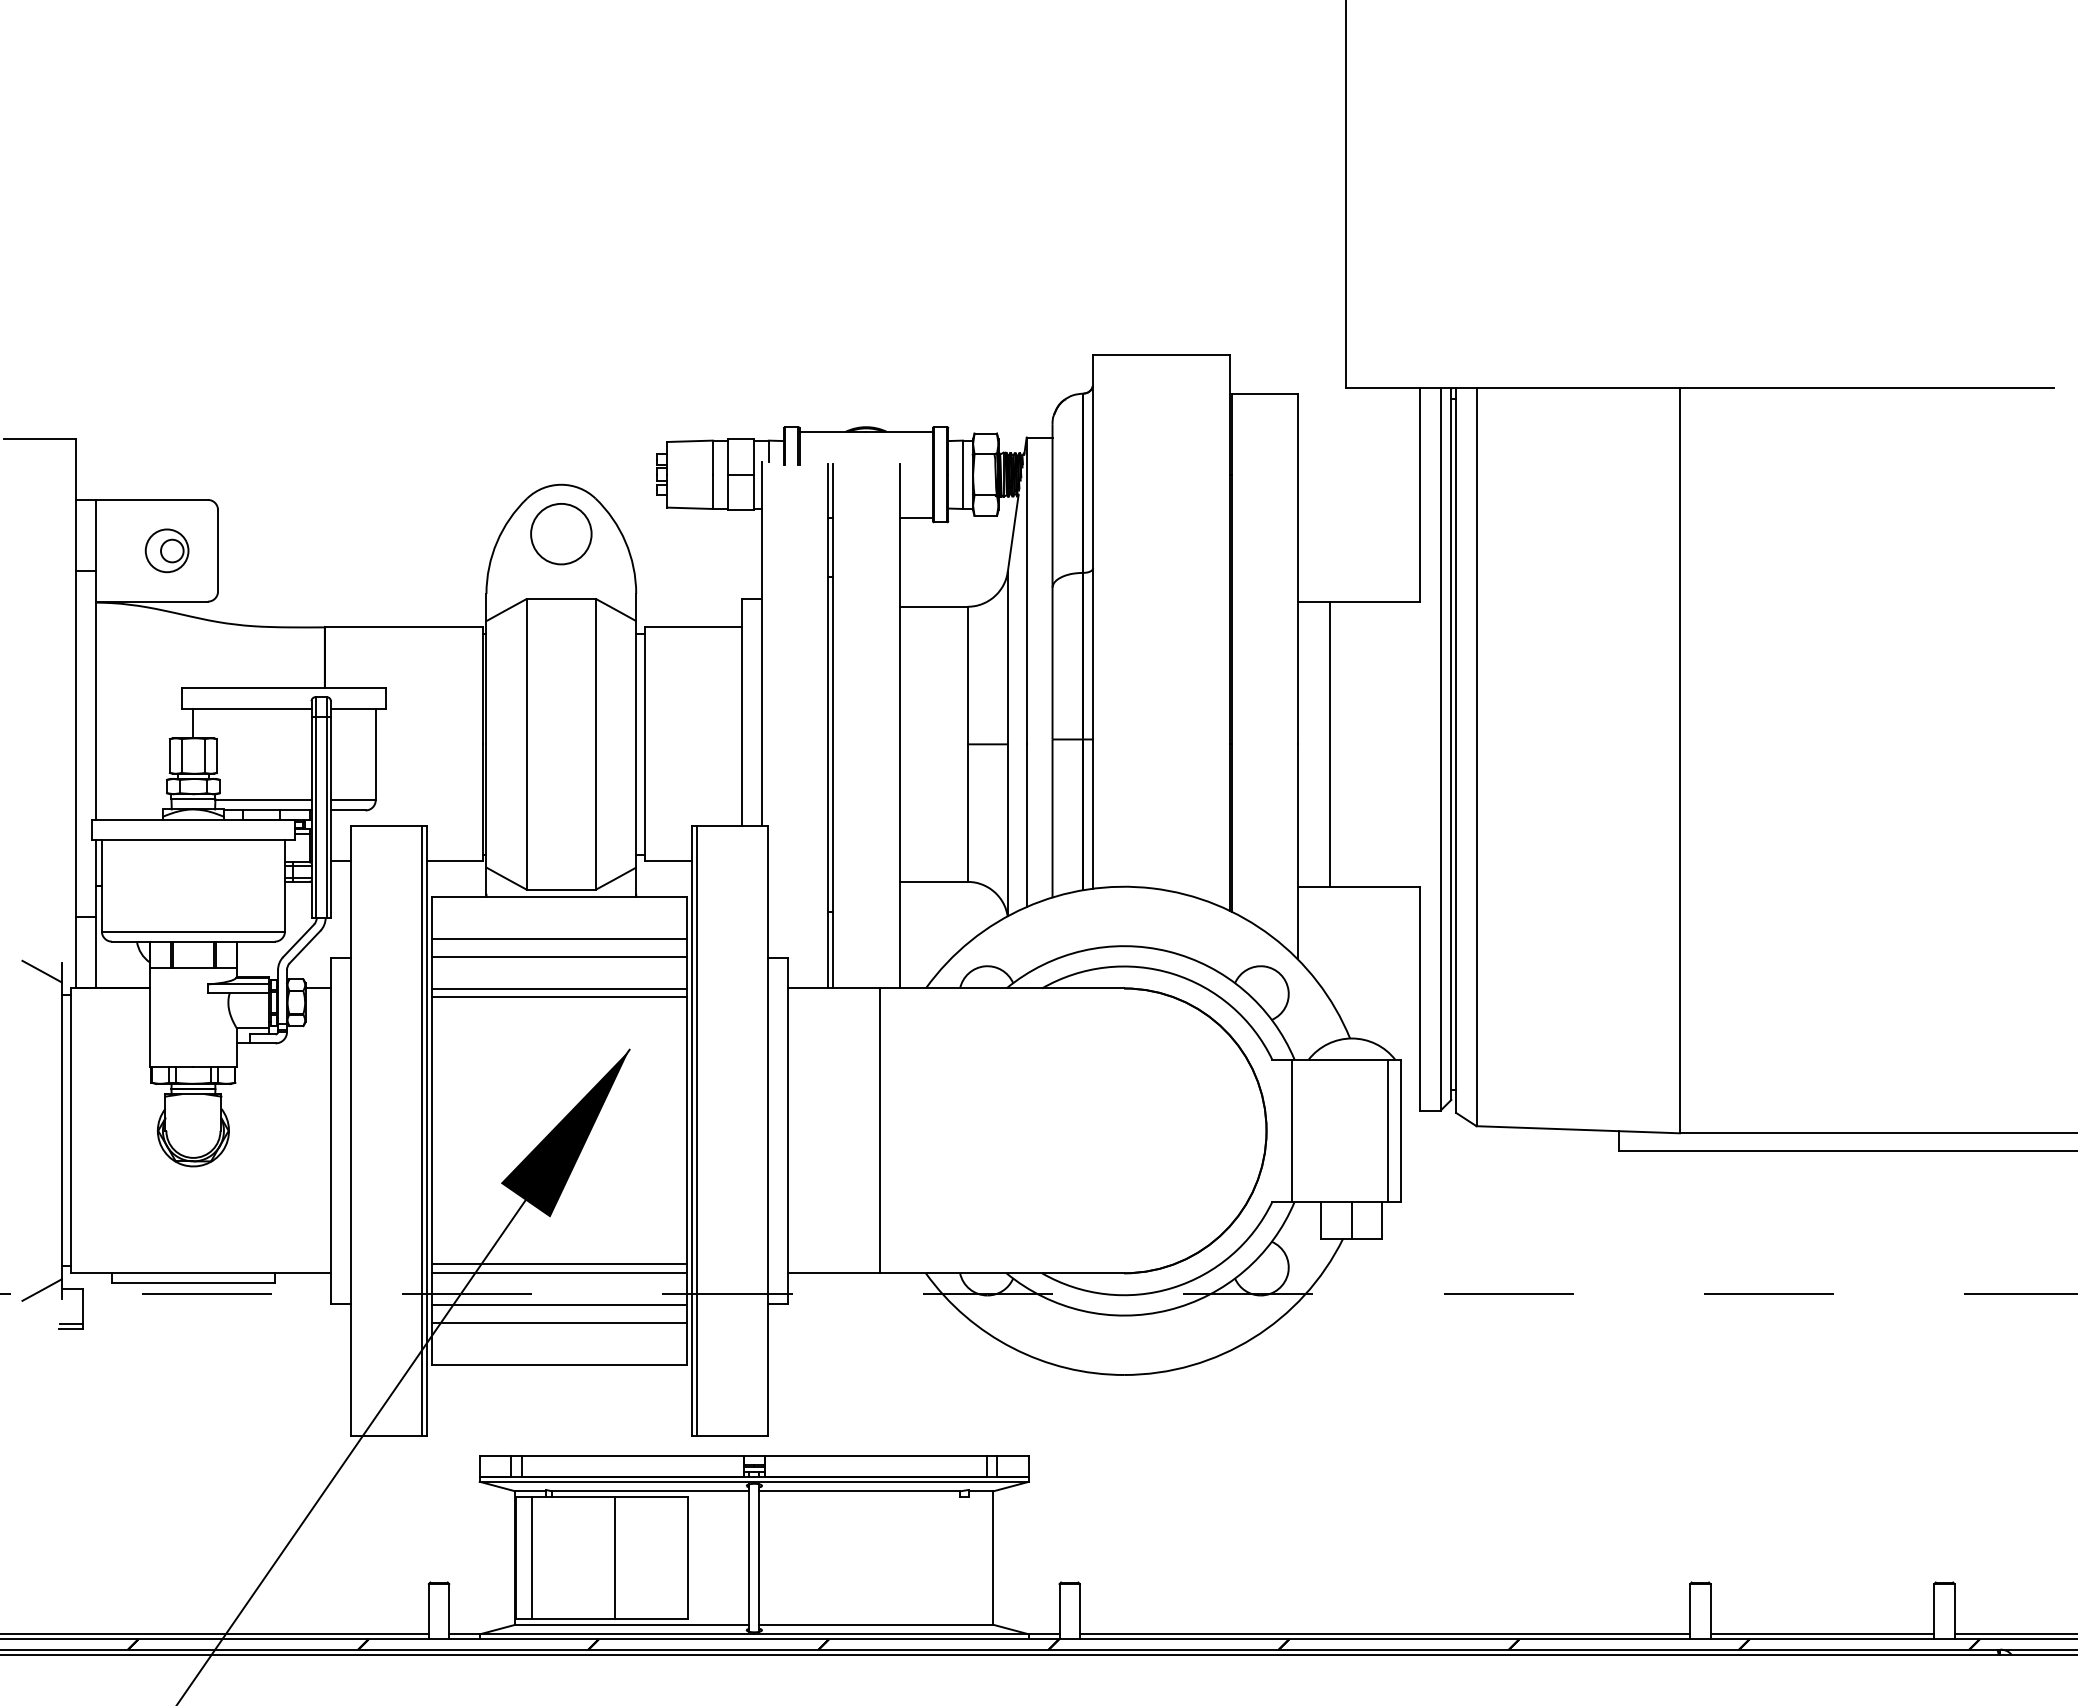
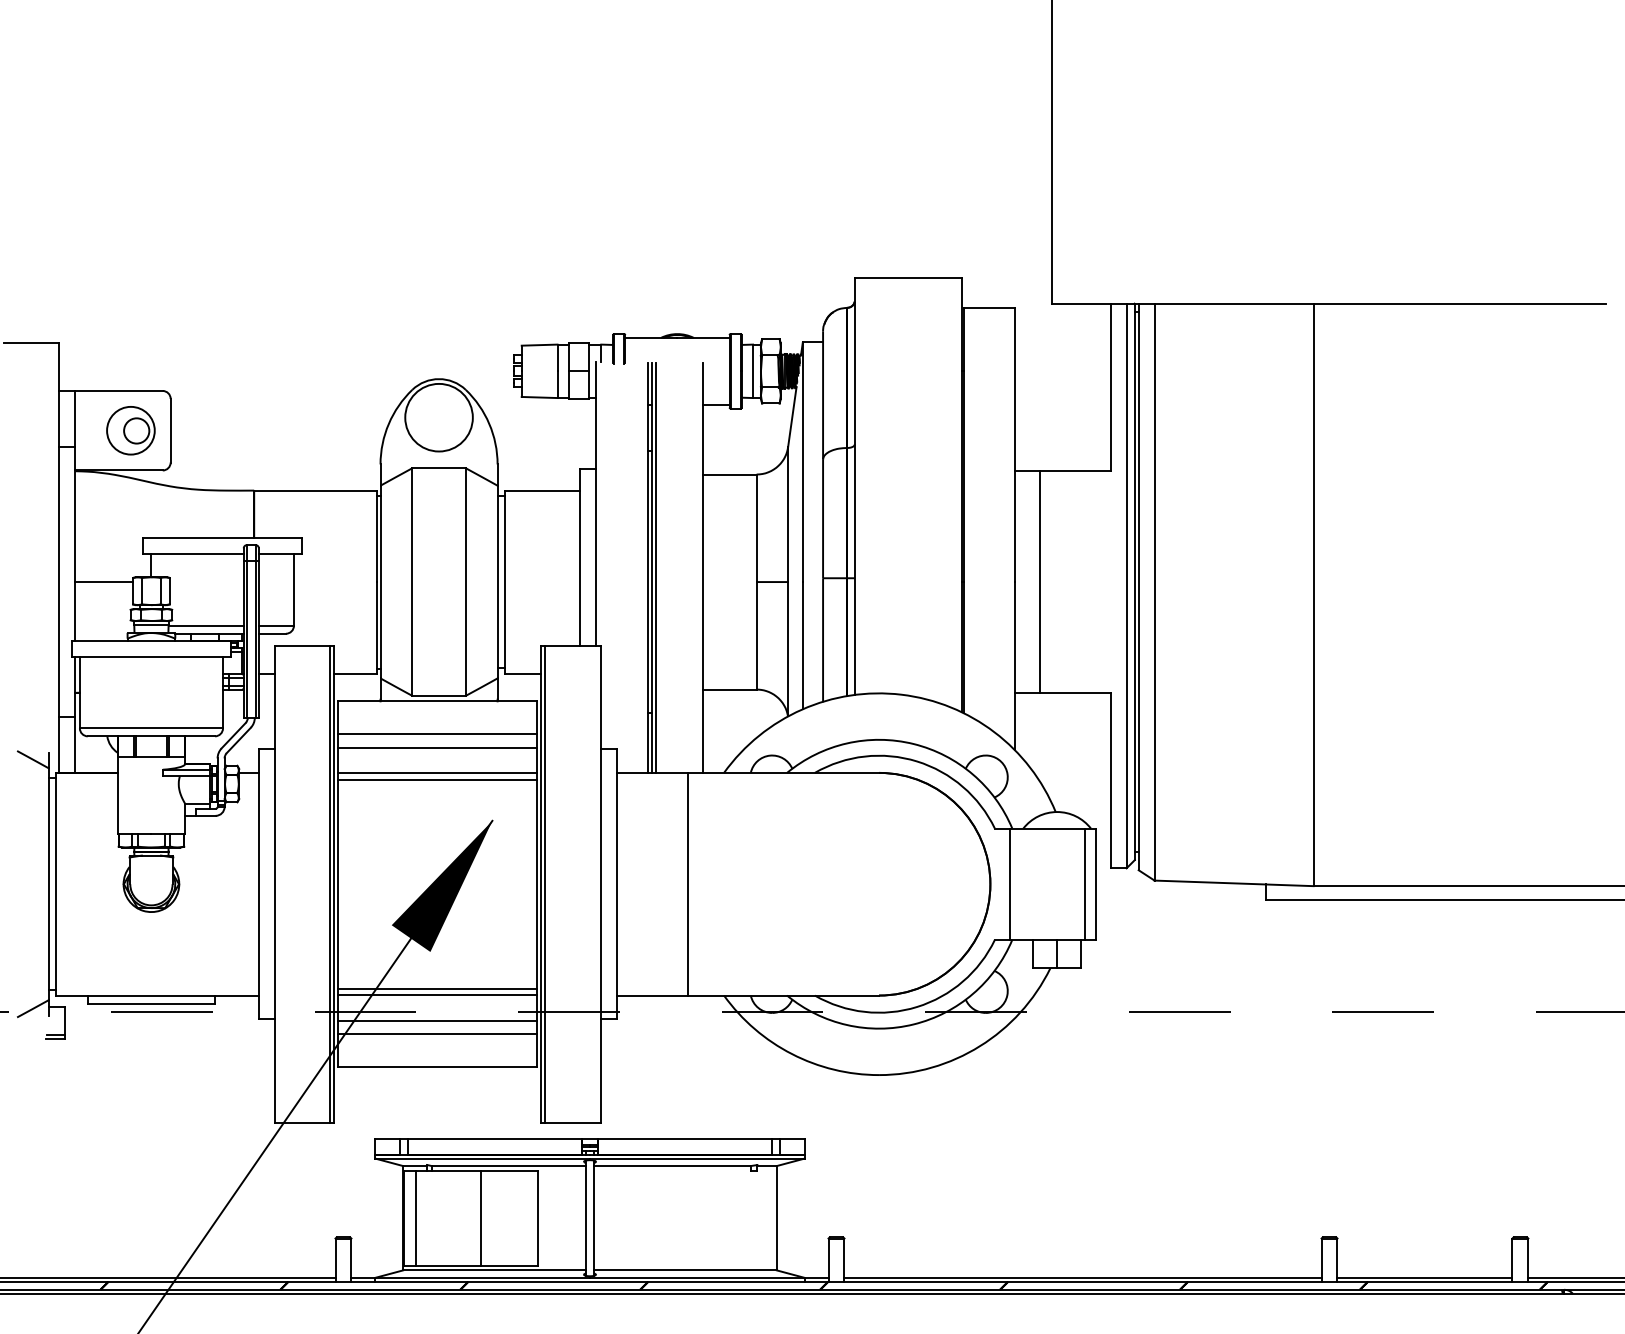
circle: (561, 533) -> (439, 417), size x1.43
part: (166, 550) -> (130, 430), size x1.43
line: (838, 726) -> (655, 568), added
line: (132, 744) -> (103, 582), added

